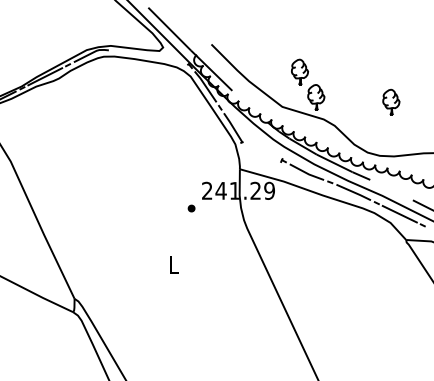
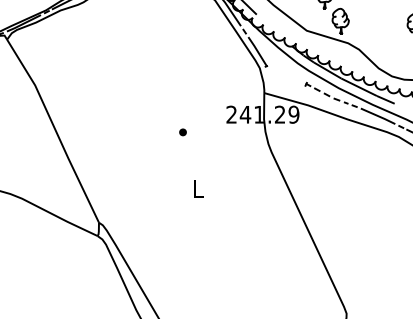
line: (307, 173) -> (331, 97), solid -> dashed
part: (191, 208) -> (182, 132), moved

